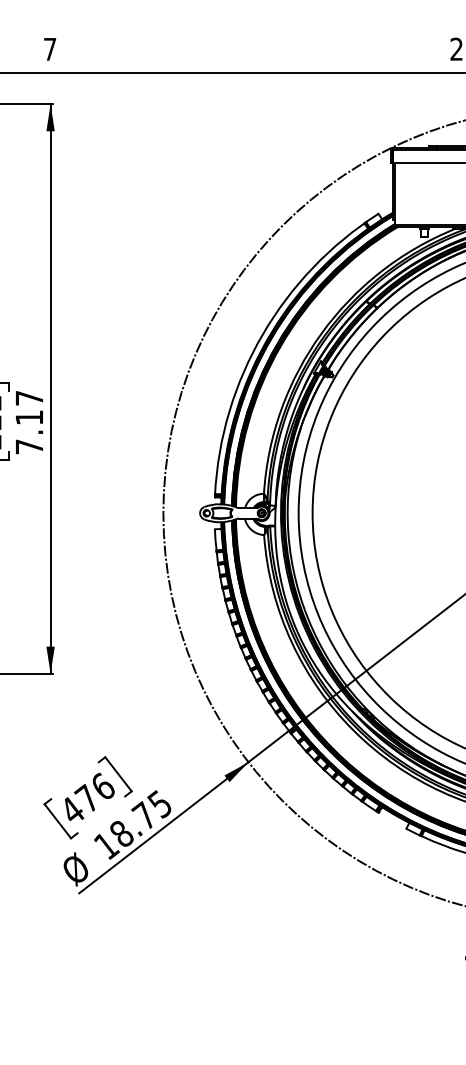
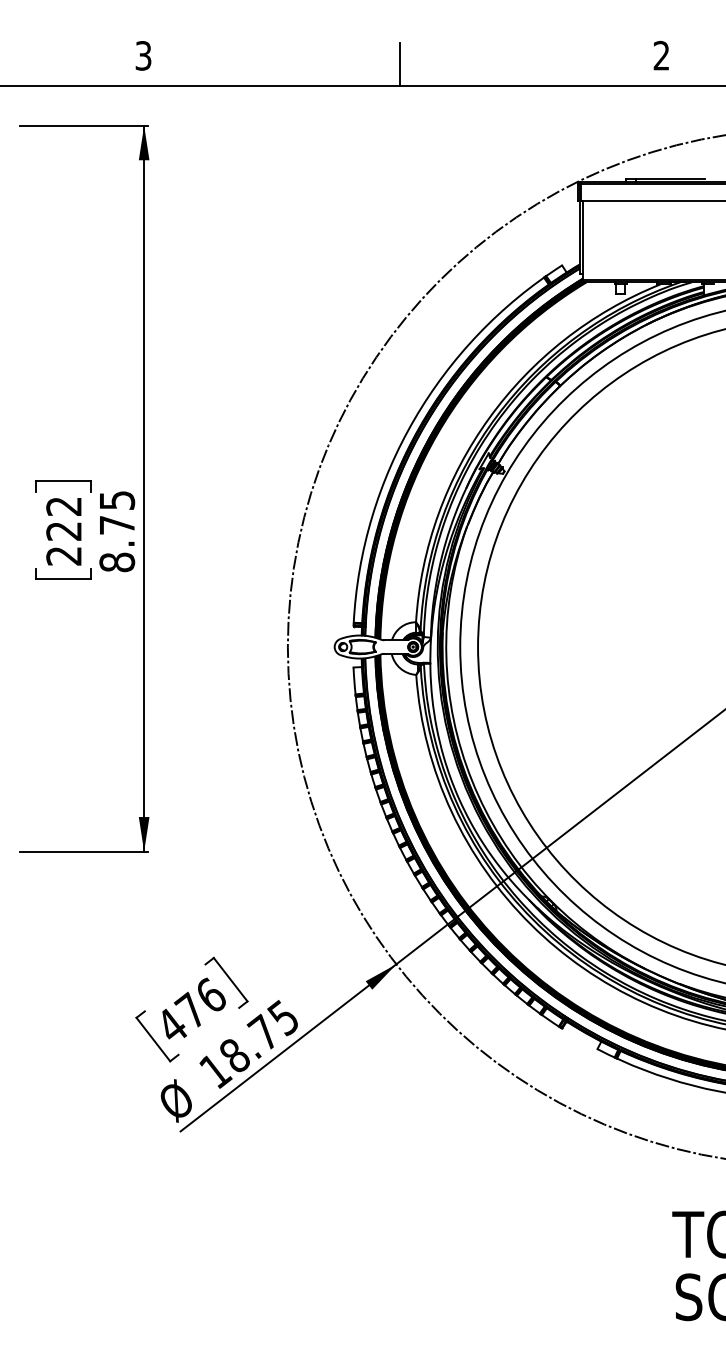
text: (50, 49) -> (143, 55), 7 -> 3
line: (250, 56) -> (399, 64), added
text: (29, 422) -> (117, 531), 7.17 -> 8.75

